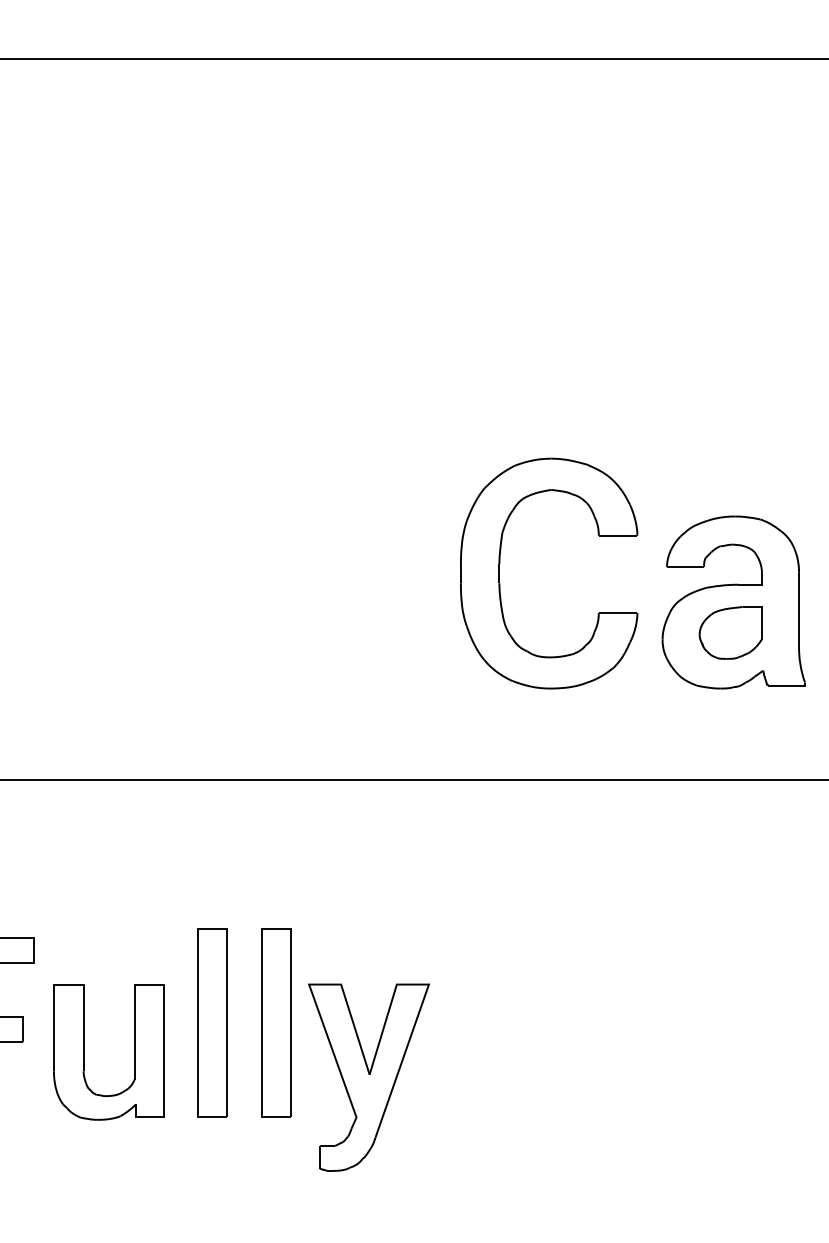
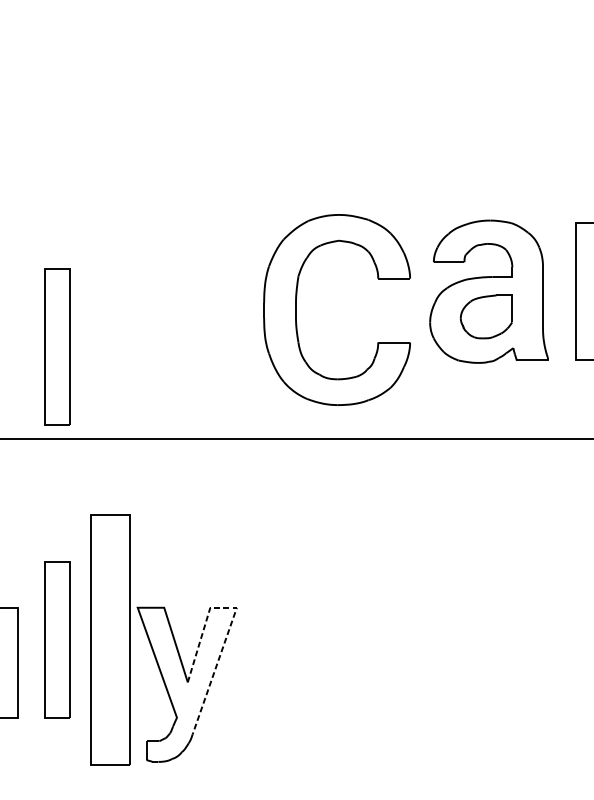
part: (499, 573) -> (296, 309), moved
part: (212, 668) -> (57, 346), added
line: (423, 1000) -> (232, 620), solid -> dashed
part: (276, 1022) -> (110, 639), size x1.6

